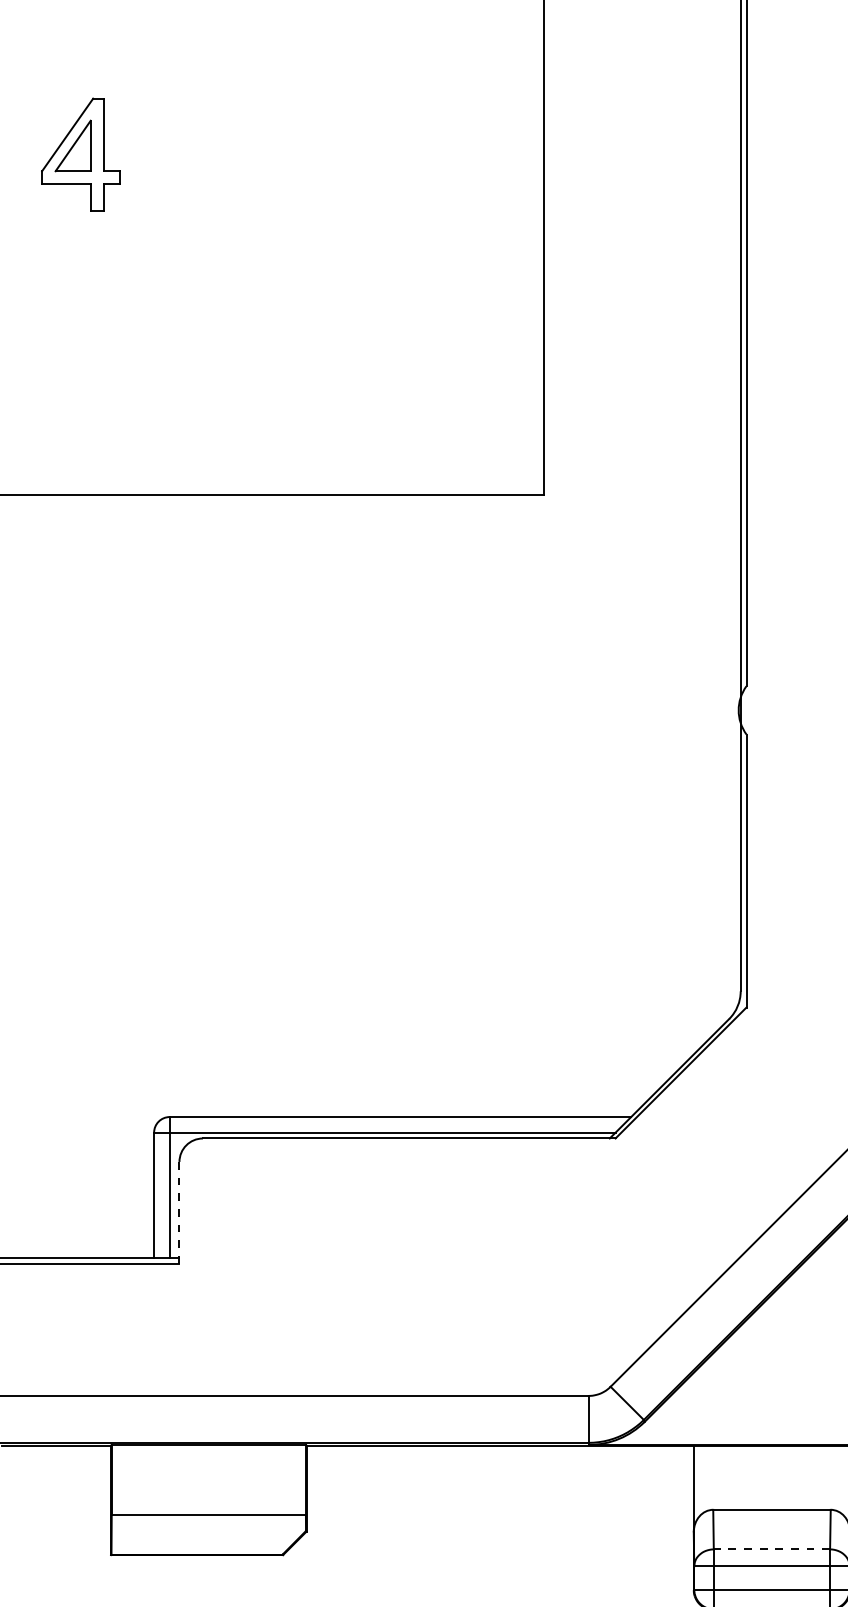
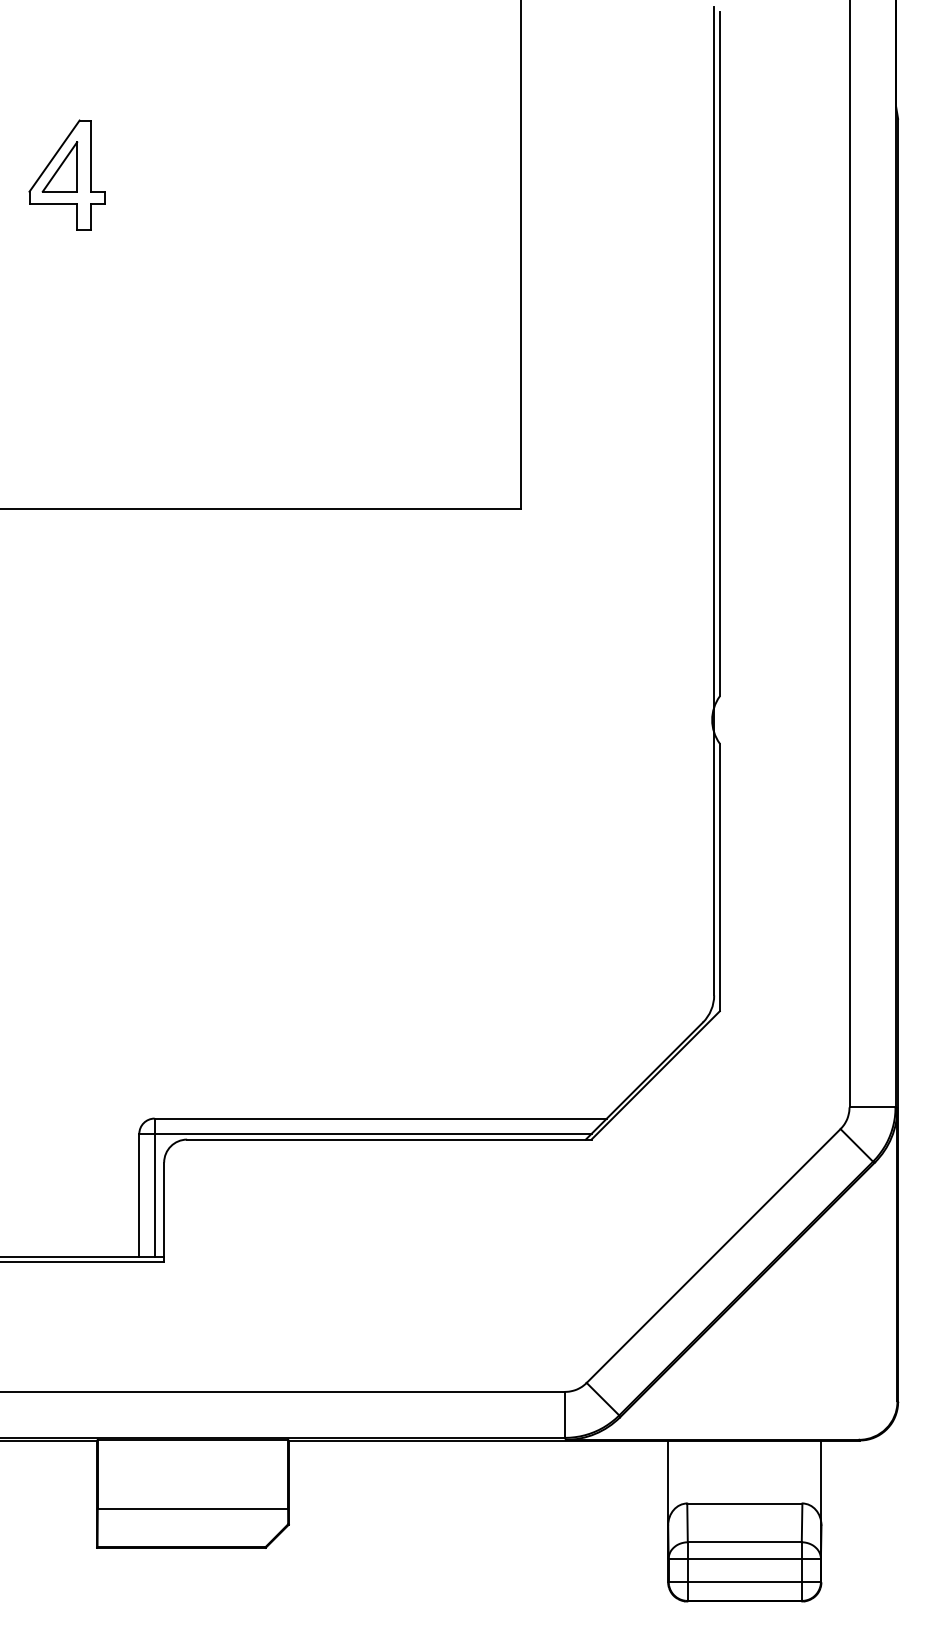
line: (179, 1212) -> (164, 1212), dashed -> solid
line: (771, 1549) -> (744, 1542), dashed -> solid

